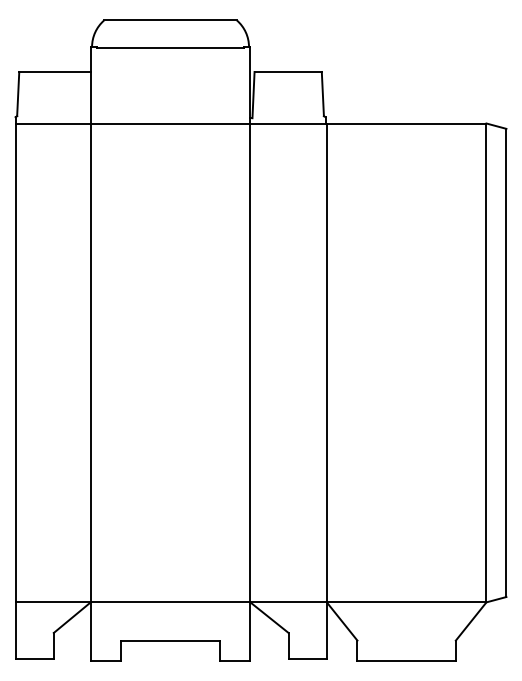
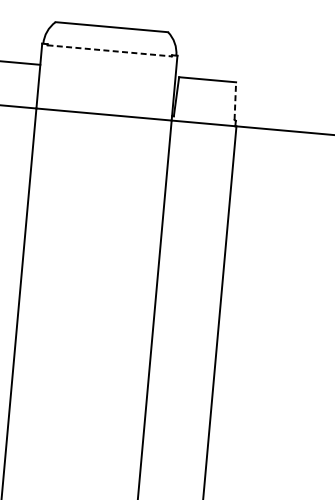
line: (171, 48) -> (110, 51), solid -> dashed
line: (322, 93) -> (235, 100), solid -> dashed

